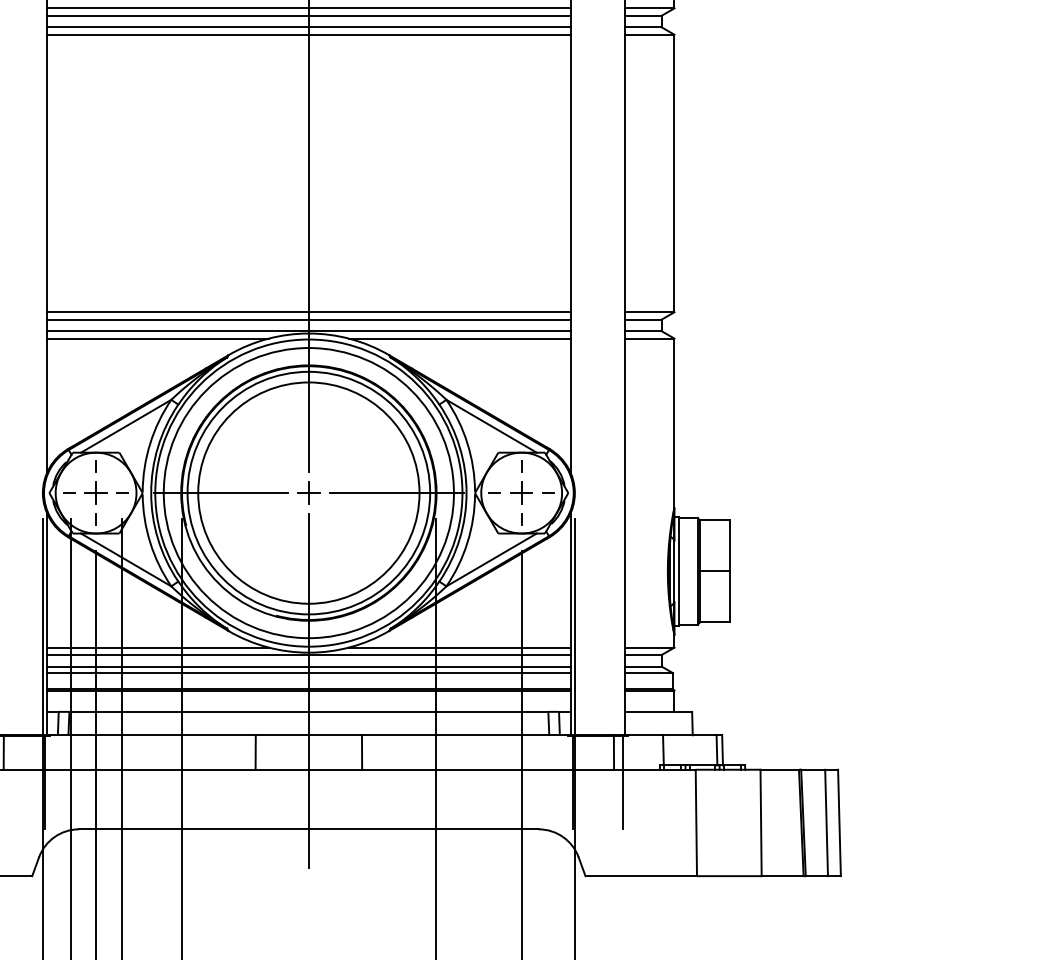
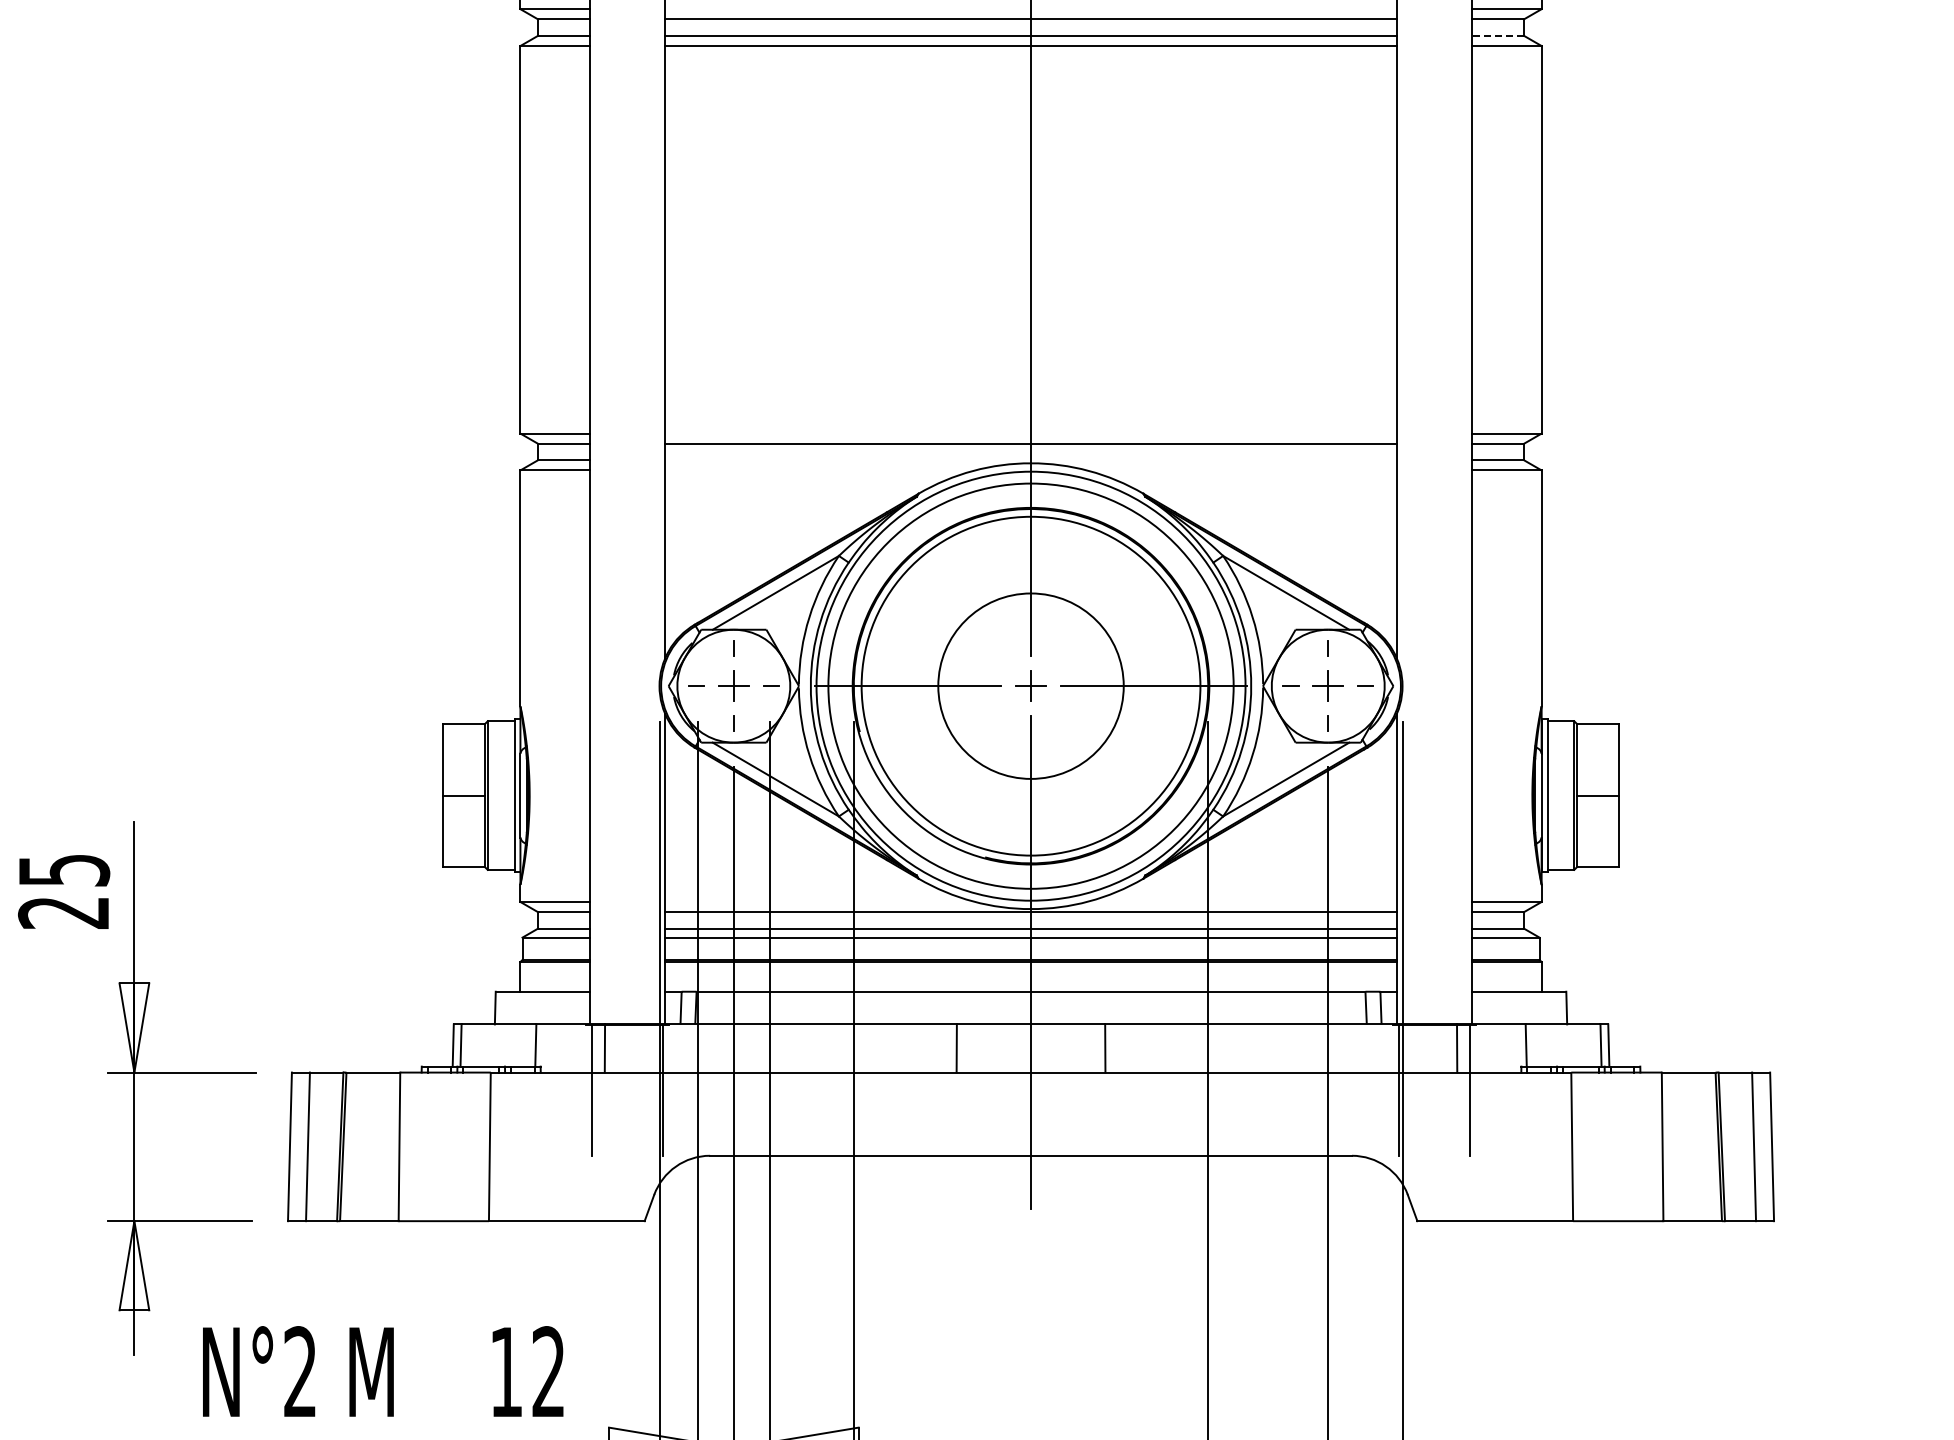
line: (308, 8) -> (1030, 9), removed
line: (642, 27) -> (1497, 35), solid -> dashed
line: (308, 312) -> (1030, 433), removed
line: (308, 331) -> (1030, 460), removed
line: (157, 338) -> (819, 470), removed
line: (459, 338) -> (1241, 470), removed
circle: (308, 492) -> (1030, 685), size x0.6
line: (157, 647) -> (819, 901), removed
line: (459, 647) -> (1241, 901), removed

